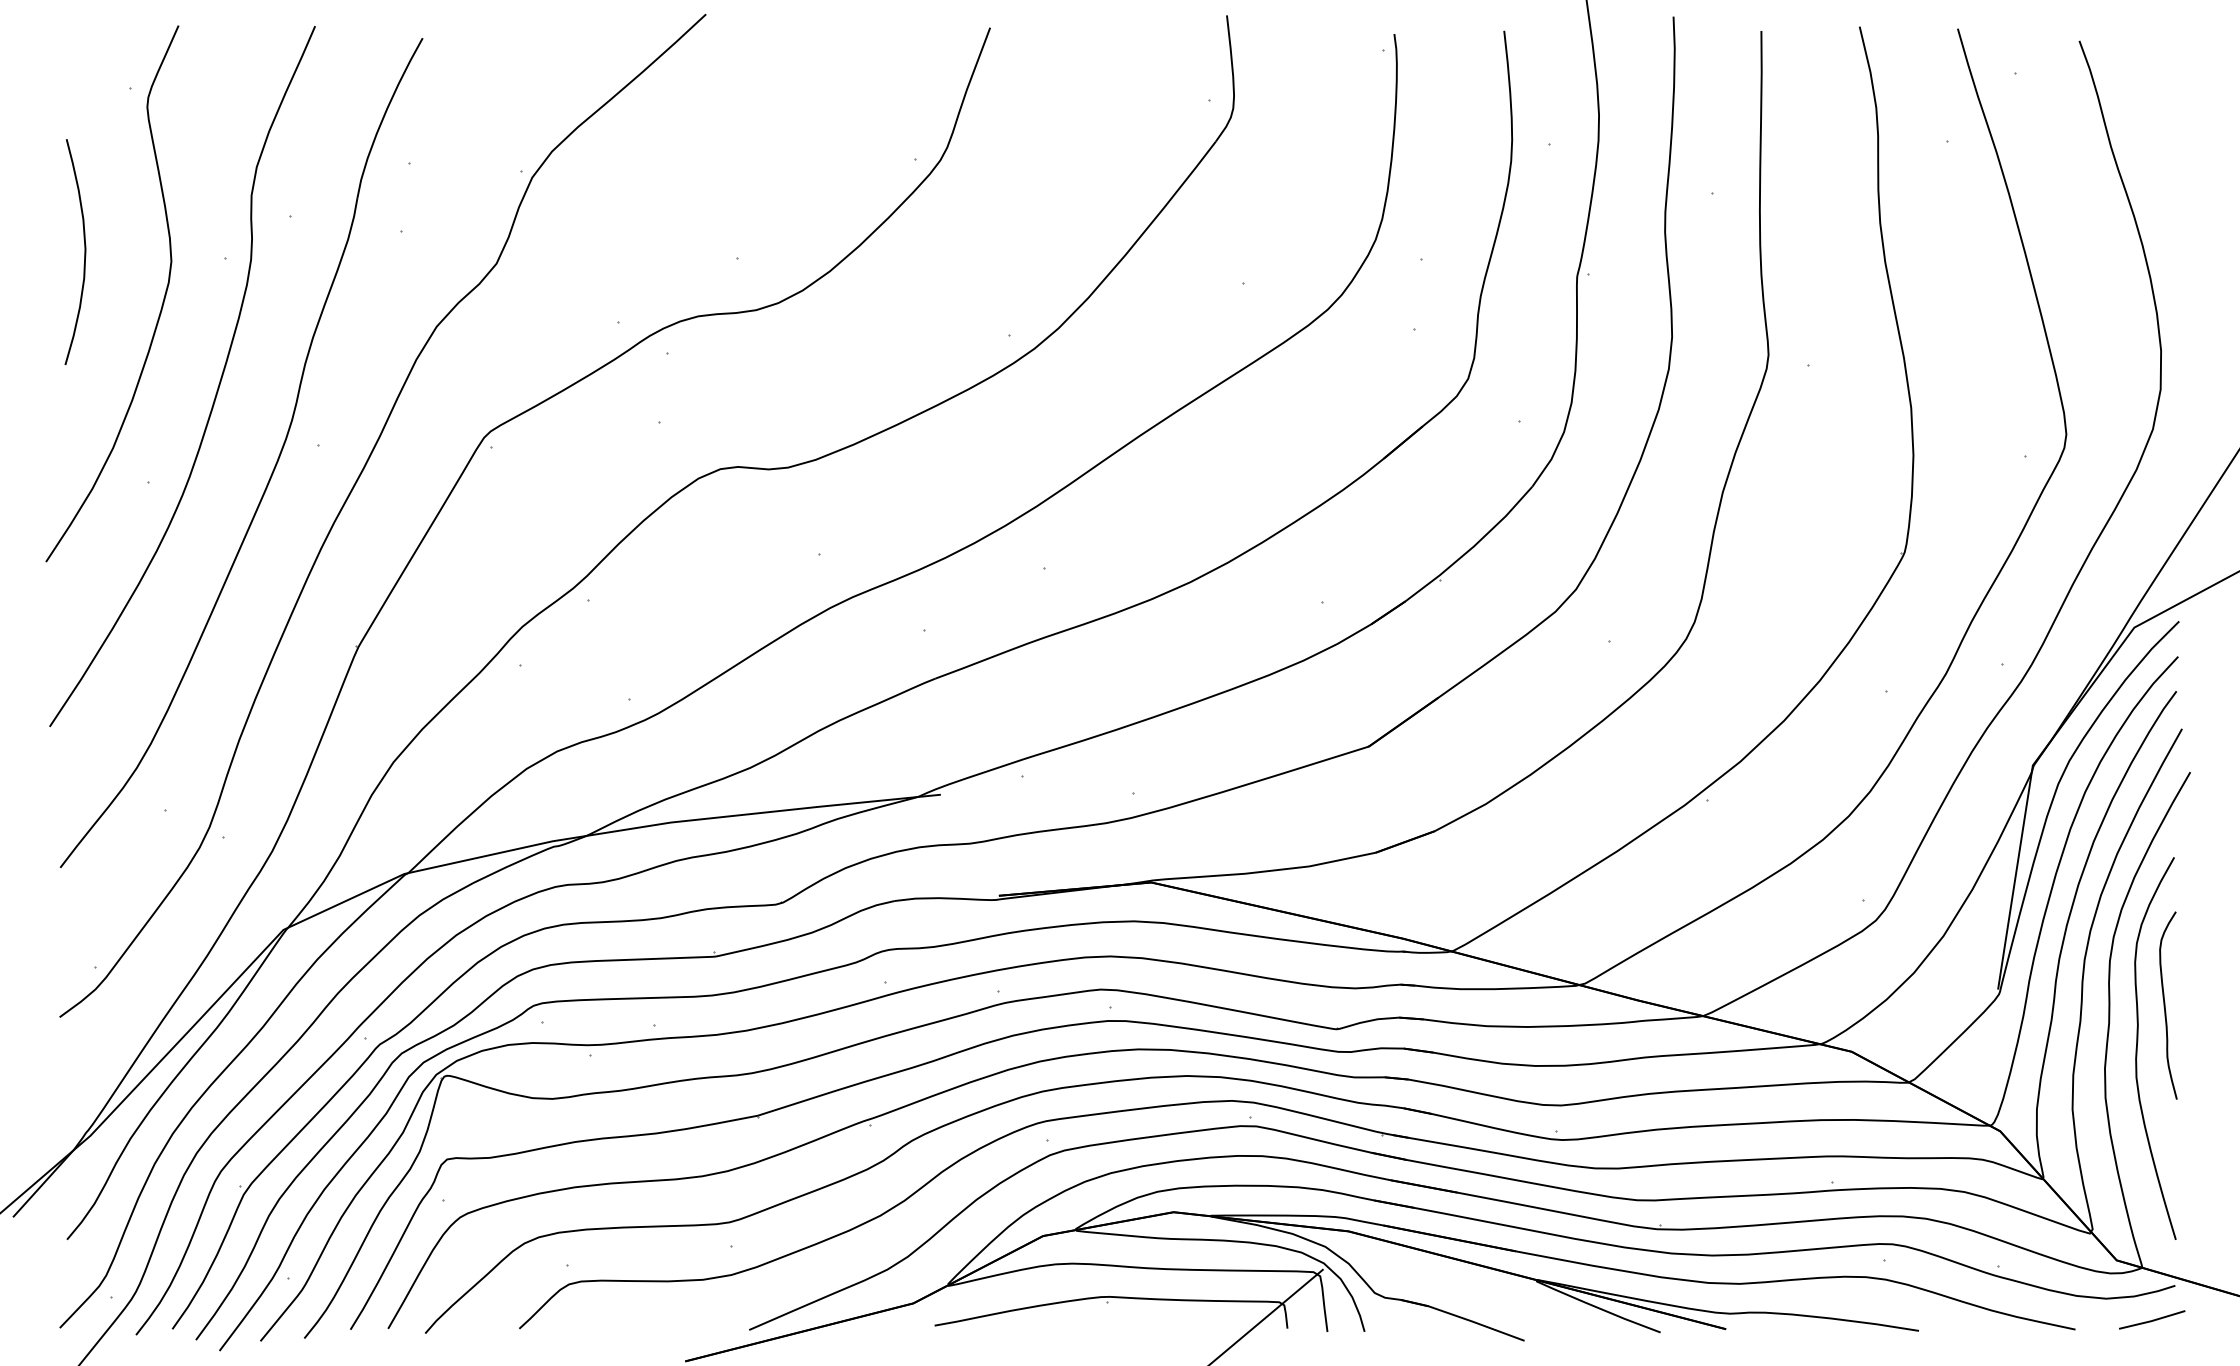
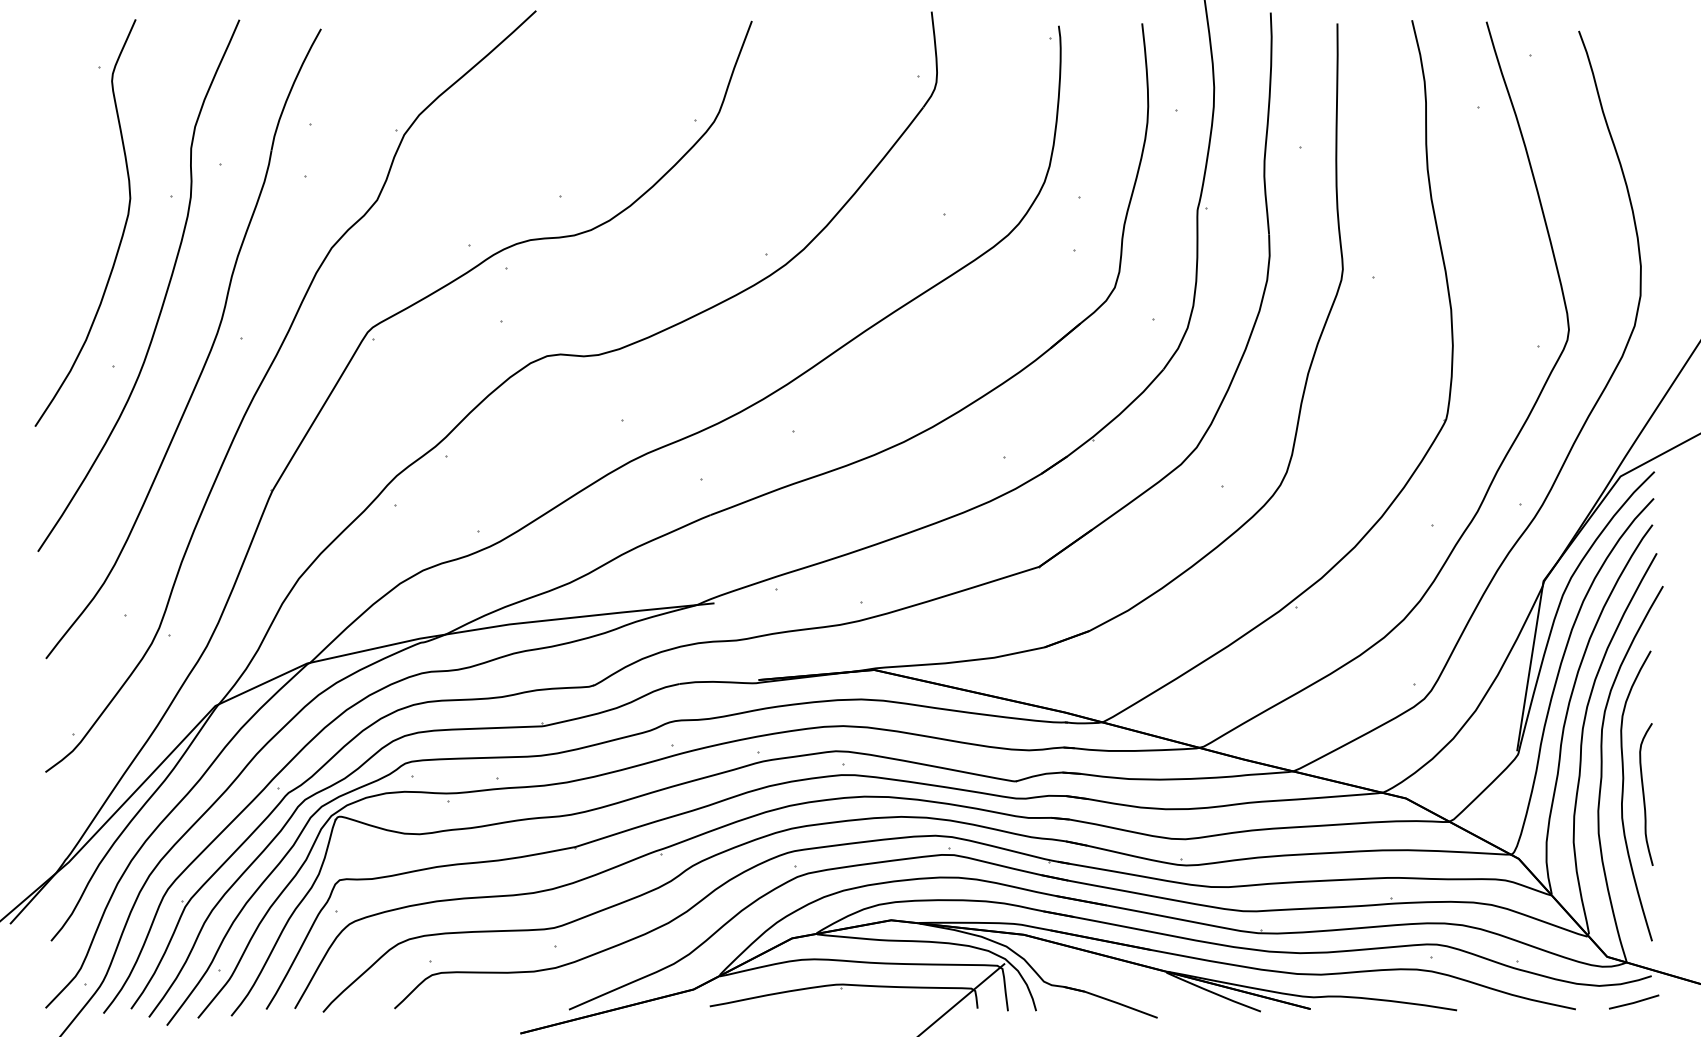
curve: (84, 251) -> (64, 190), removed
curve: (2165, 1005) -> (1644, 794), moved

